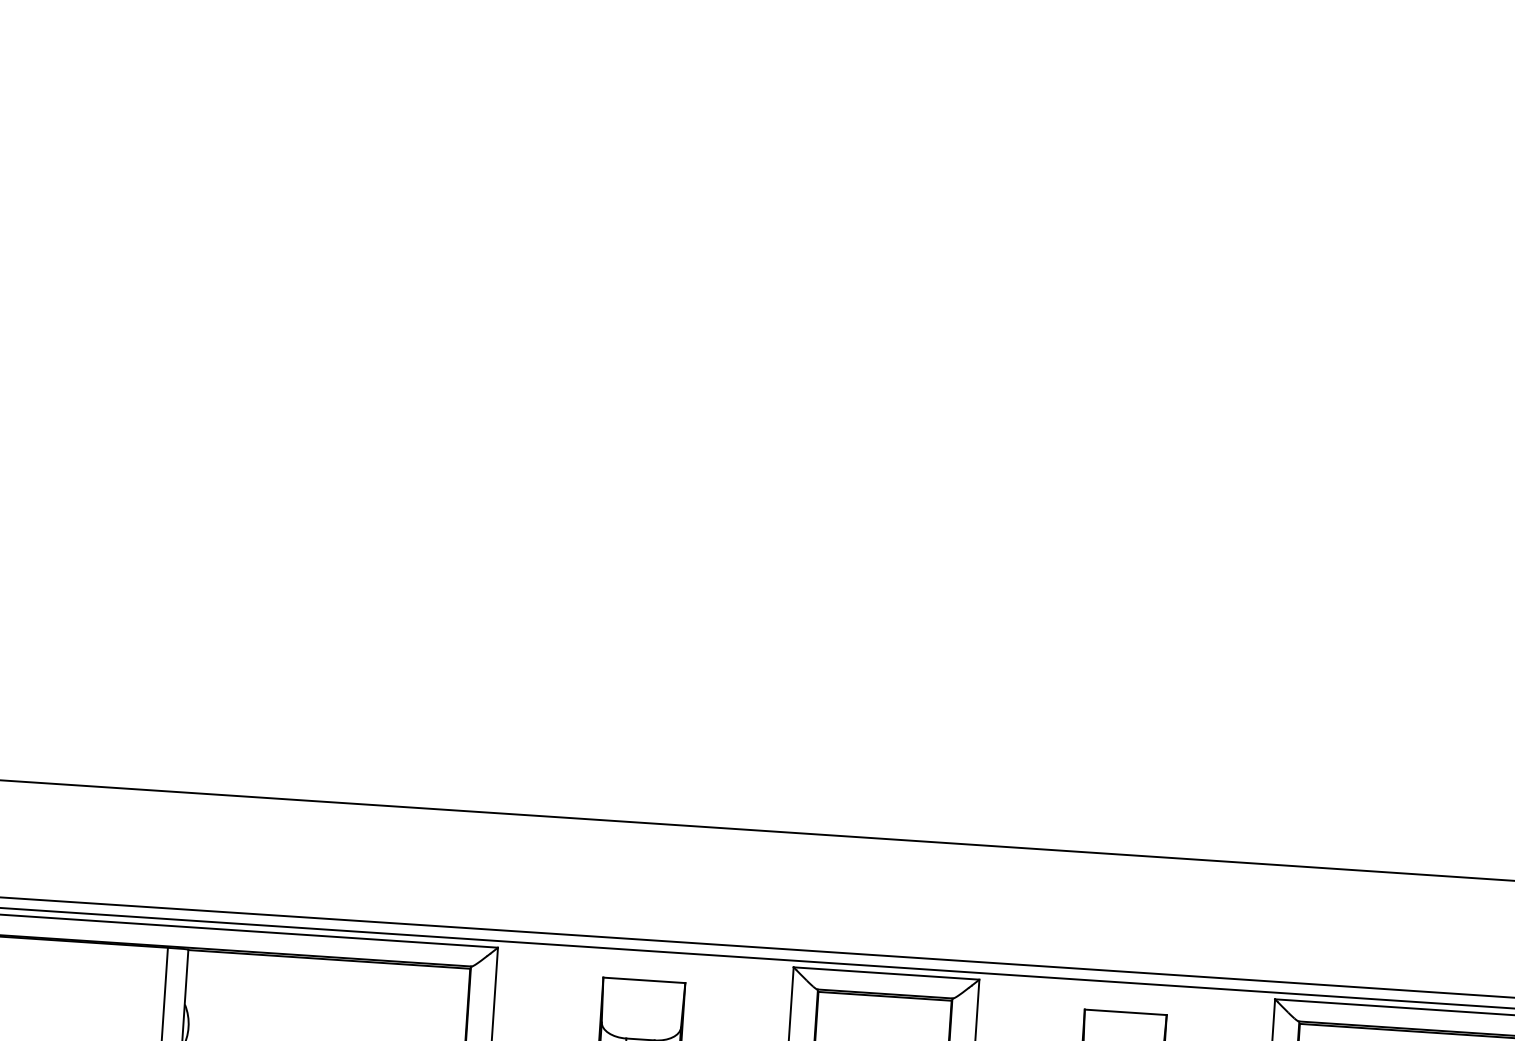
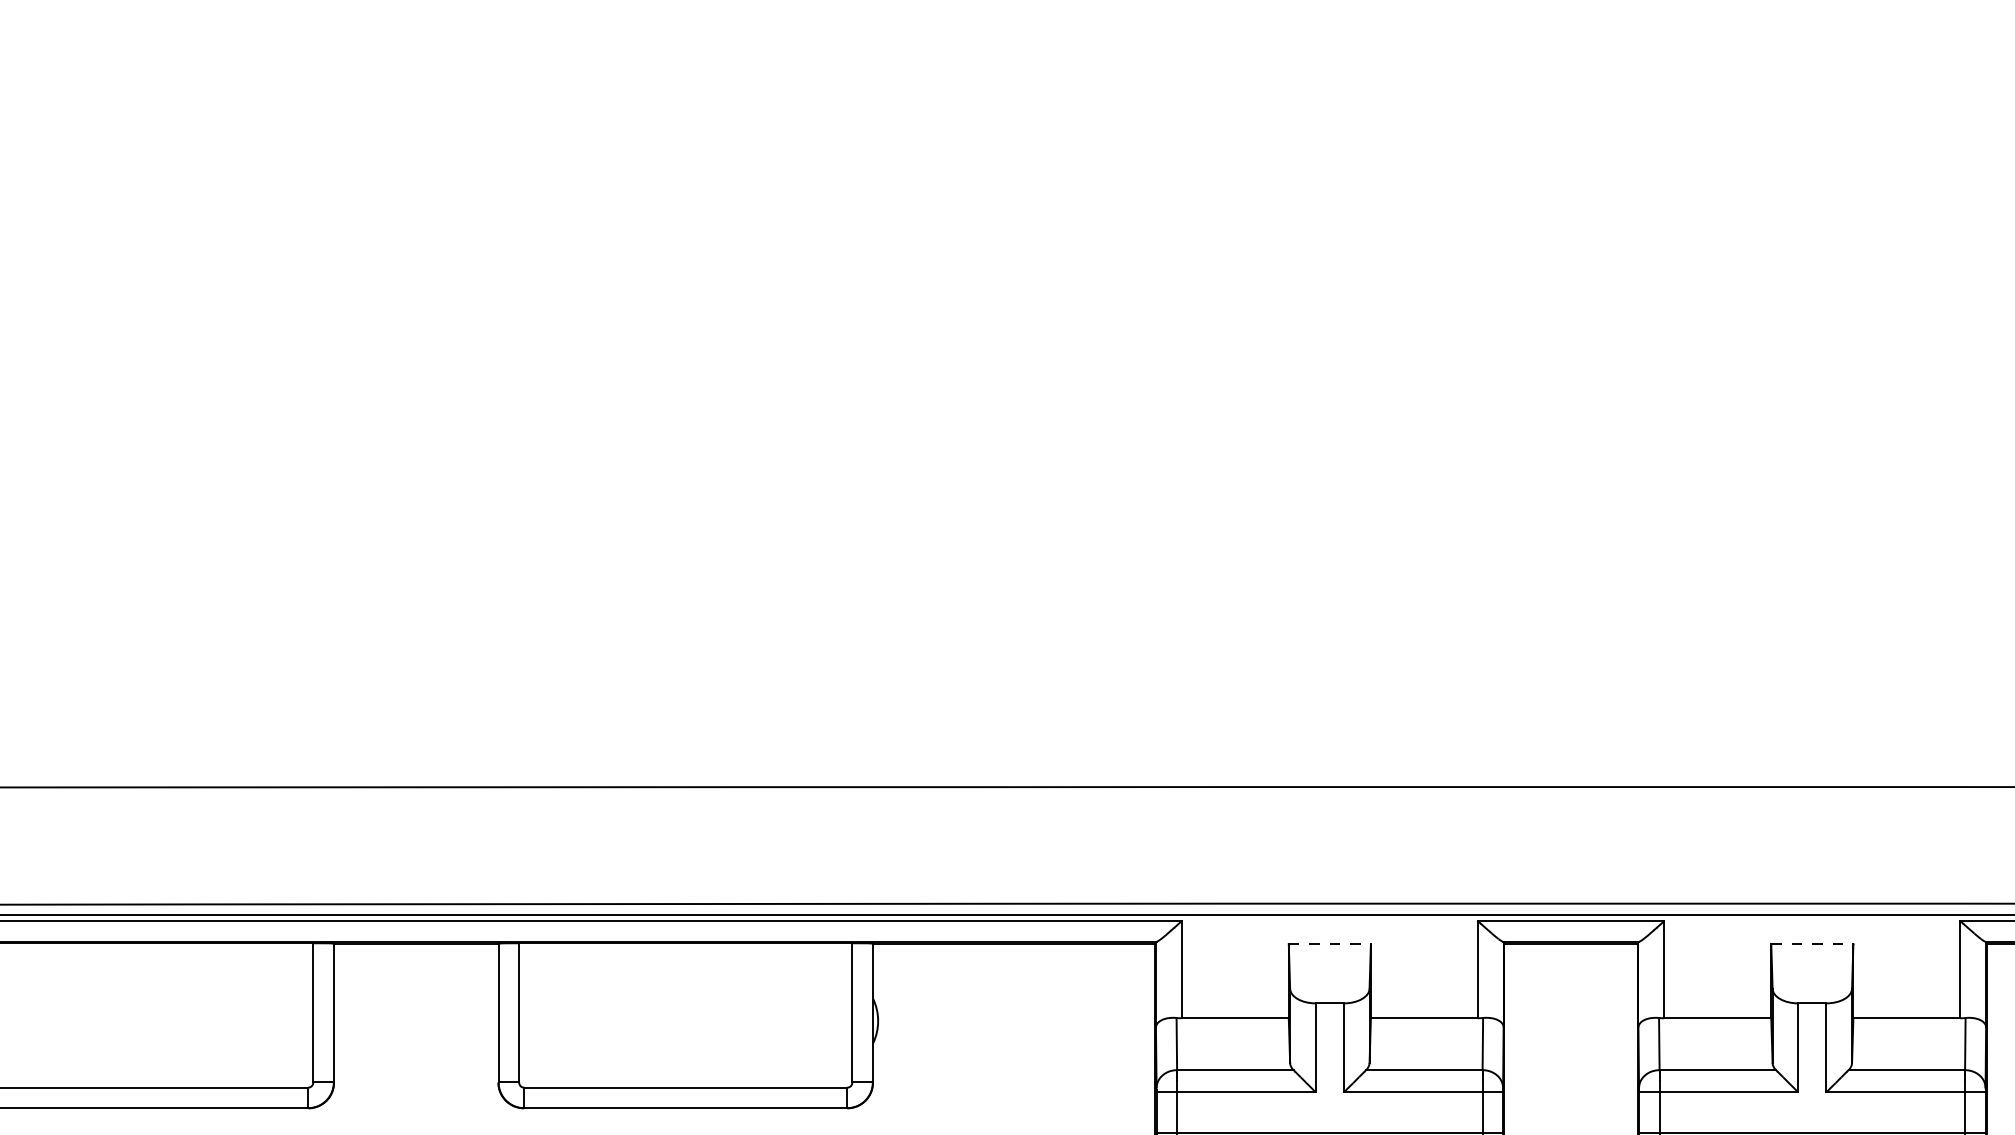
line: (644, 980) -> (1330, 944), solid -> dashed
line: (1125, 1012) -> (1812, 944), solid -> dashed

